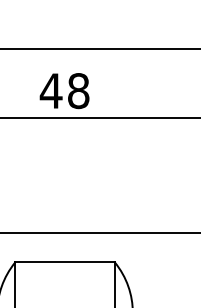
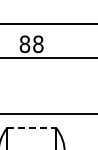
text: (50, 91) -> (24, 44), 48 -> 88
line: (66, 261) -> (32, 127), solid -> dashed

